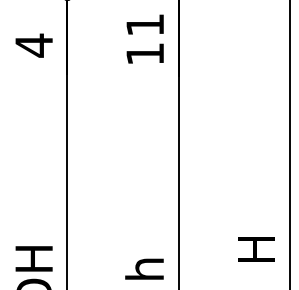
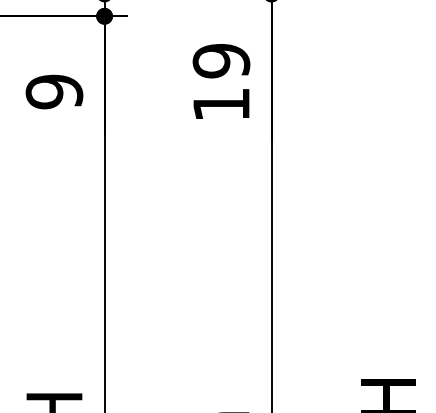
text: (145, 24) -> (221, 60), 11 -> 19
text: (34, 45) -> (55, 91), 4 -> 9

